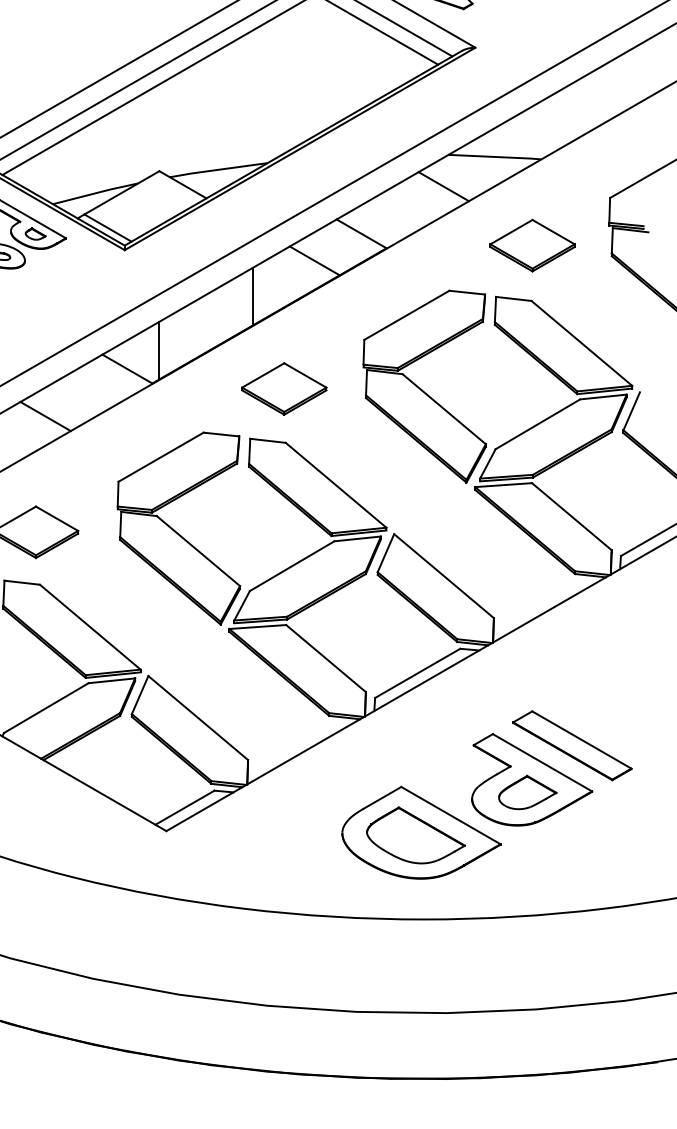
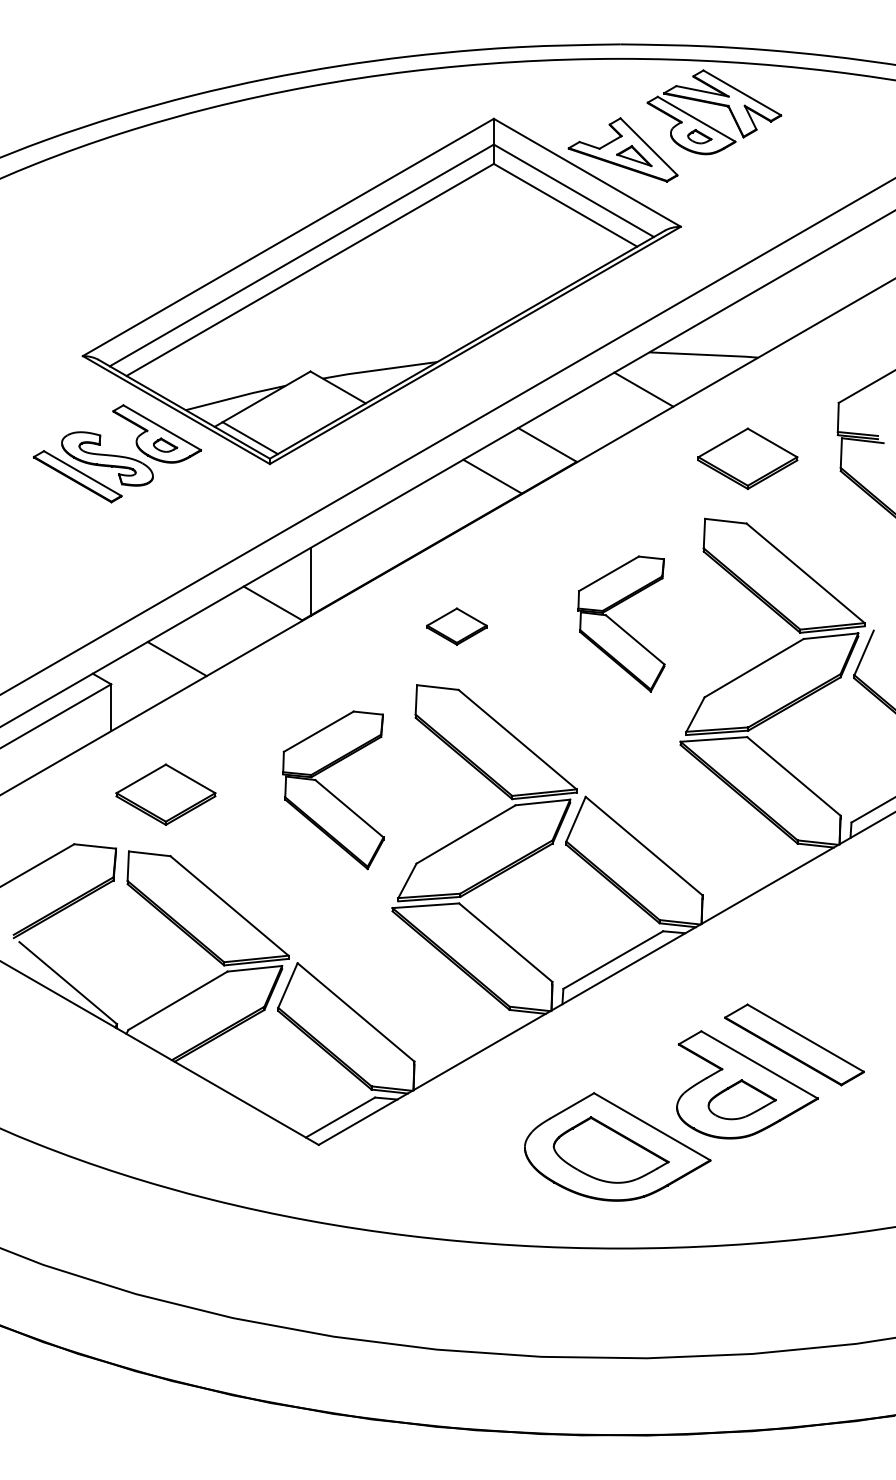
line: (253, 296) -> (420, 518), removed
part: (424, 386) -> (621, 623), size x0.6
part: (283, 388) -> (456, 626), size x0.6
part: (179, 527) -> (333, 789), size x0.7

